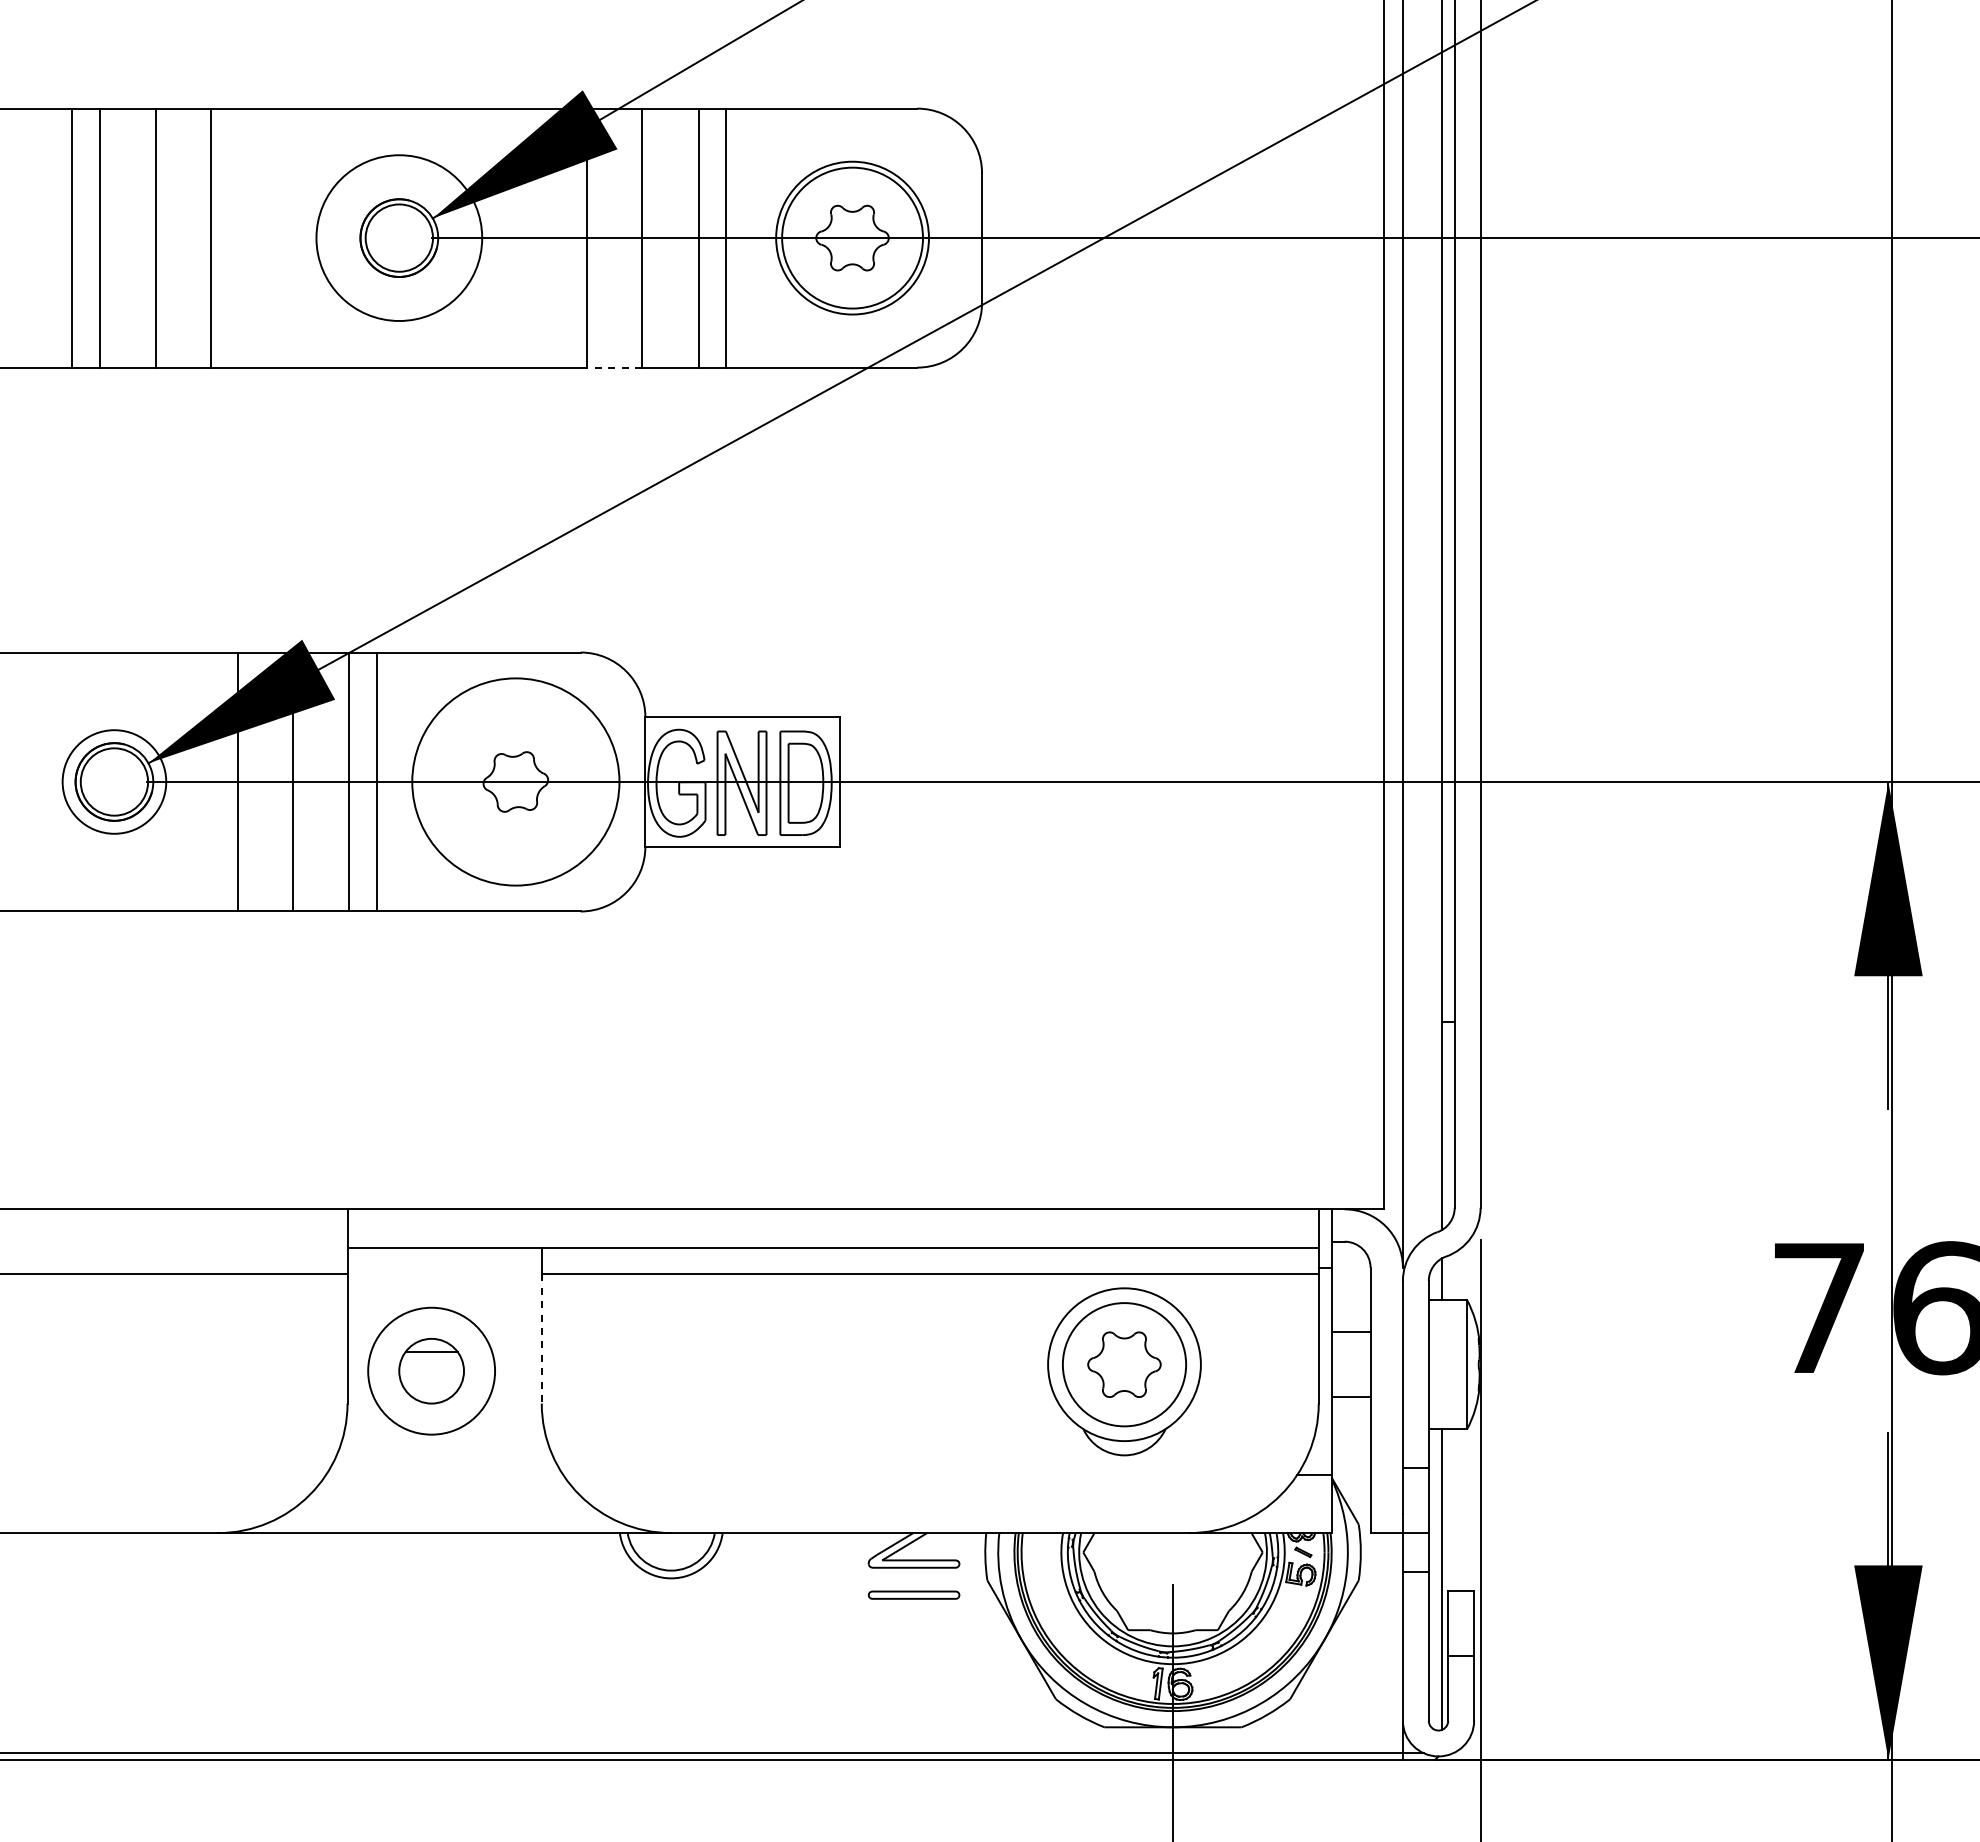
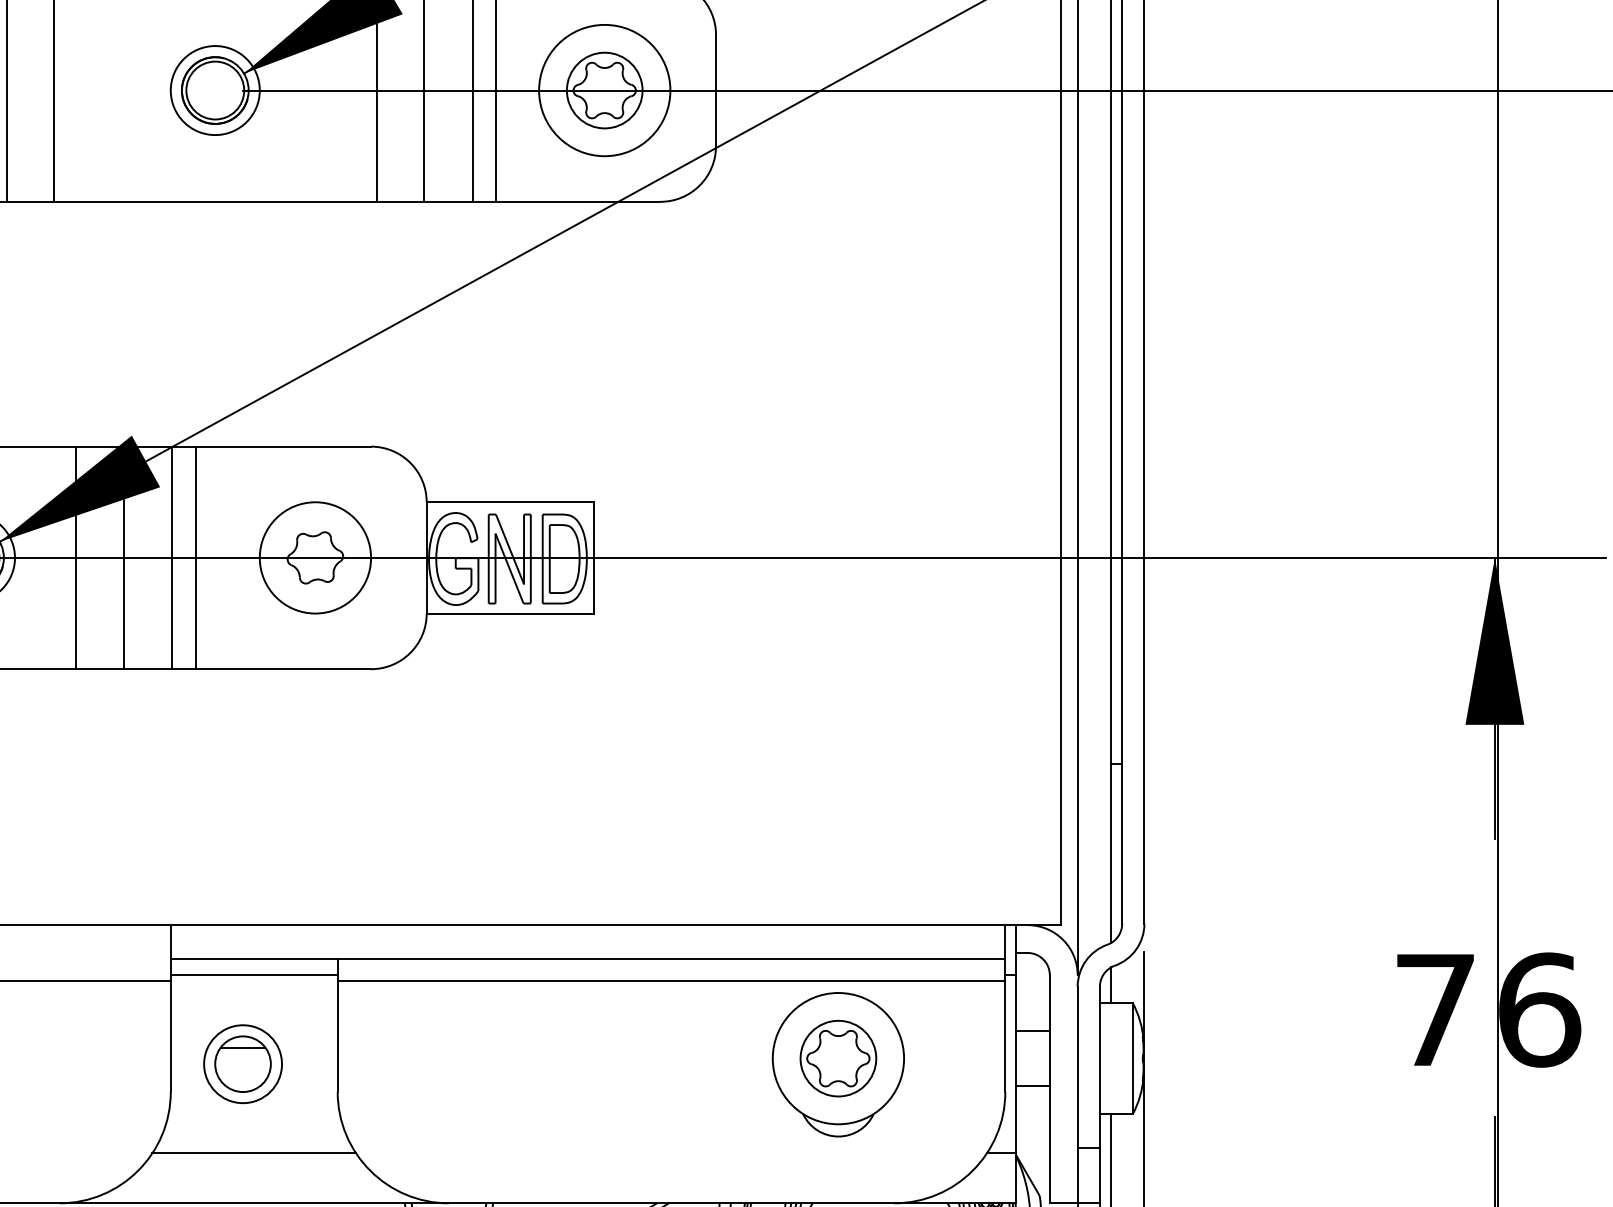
circle: (399, 237) -> (215, 90), size x0.62
circle: (852, 238) -> (604, 90), size x0.62
line: (614, 367) -> (400, 201), dashed -> solid
circle: (515, 781) -> (315, 557), size x0.62
line: (444, 1267) -> (254, 975), added
line: (541, 1338) -> (337, 1036), dashed -> solid
circle: (1124, 1364) -> (838, 1058), size x0.71
circle: (431, 1370) -> (242, 1063), size x0.71
line: (444, 1474) -> (254, 1152), added

